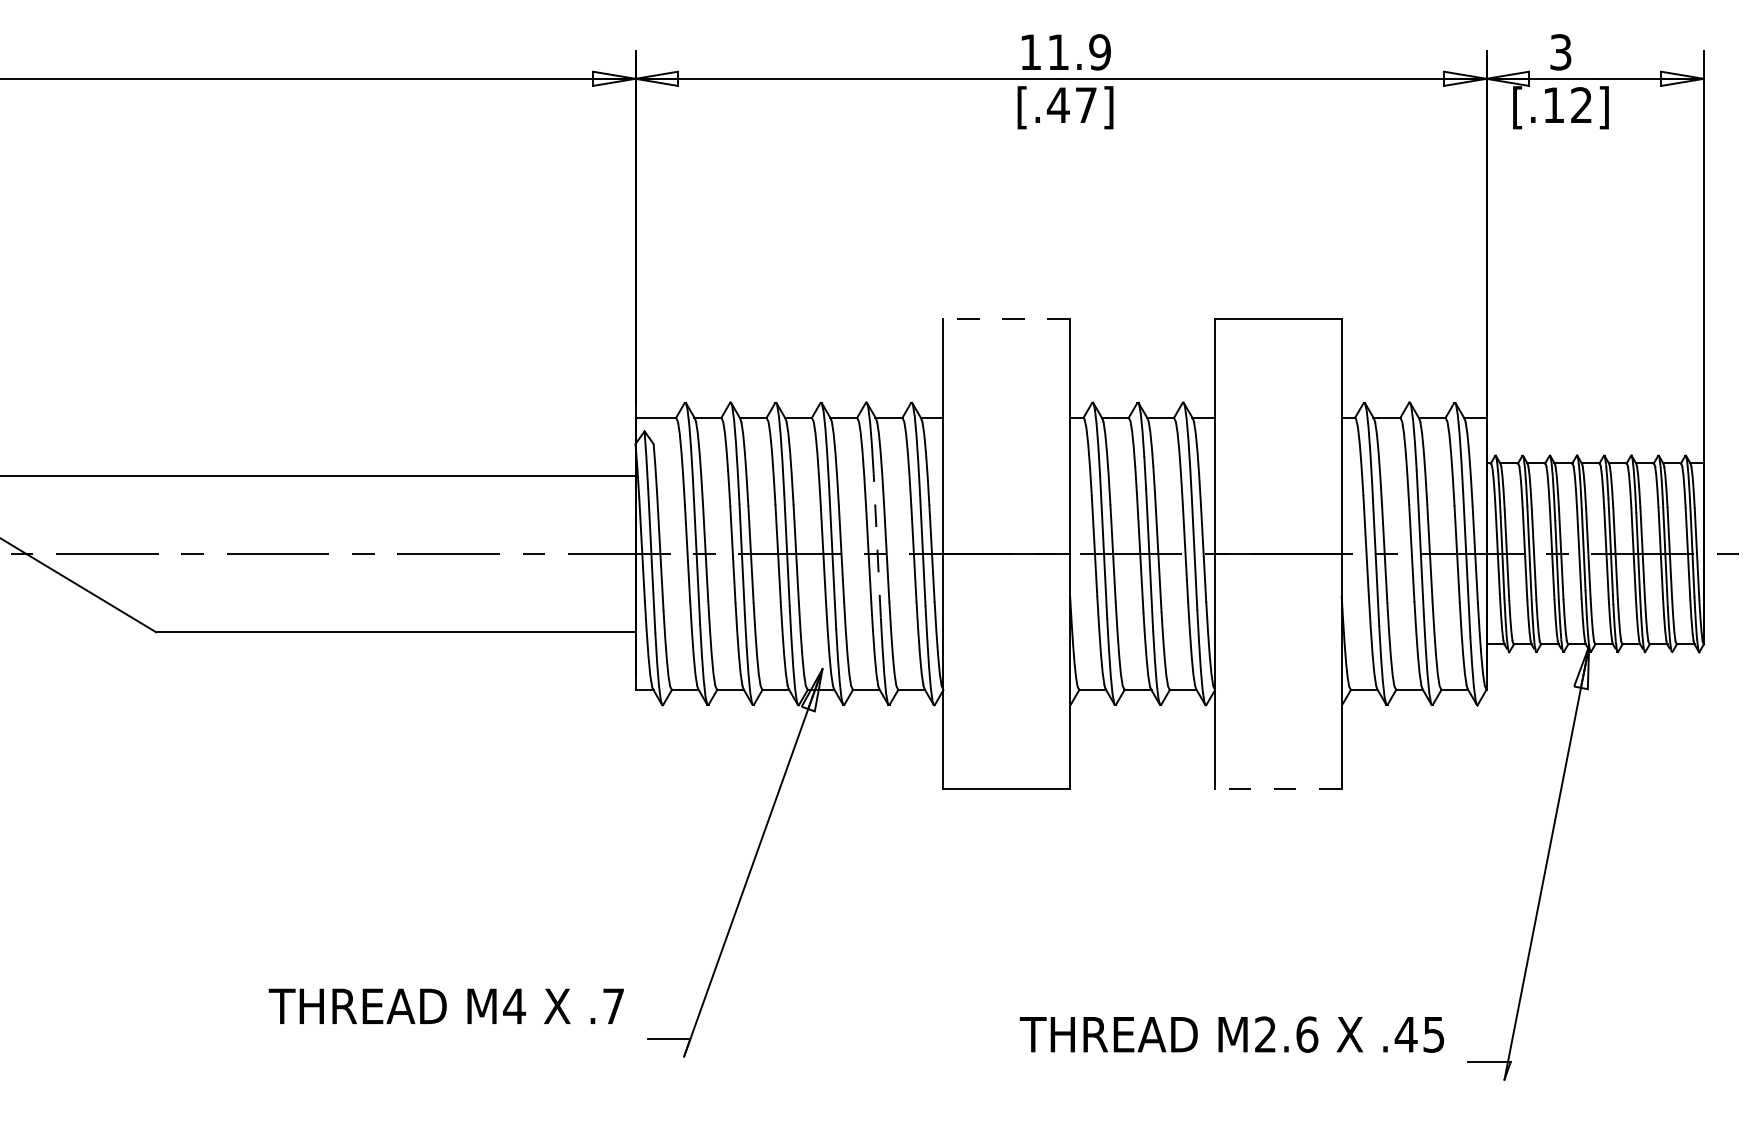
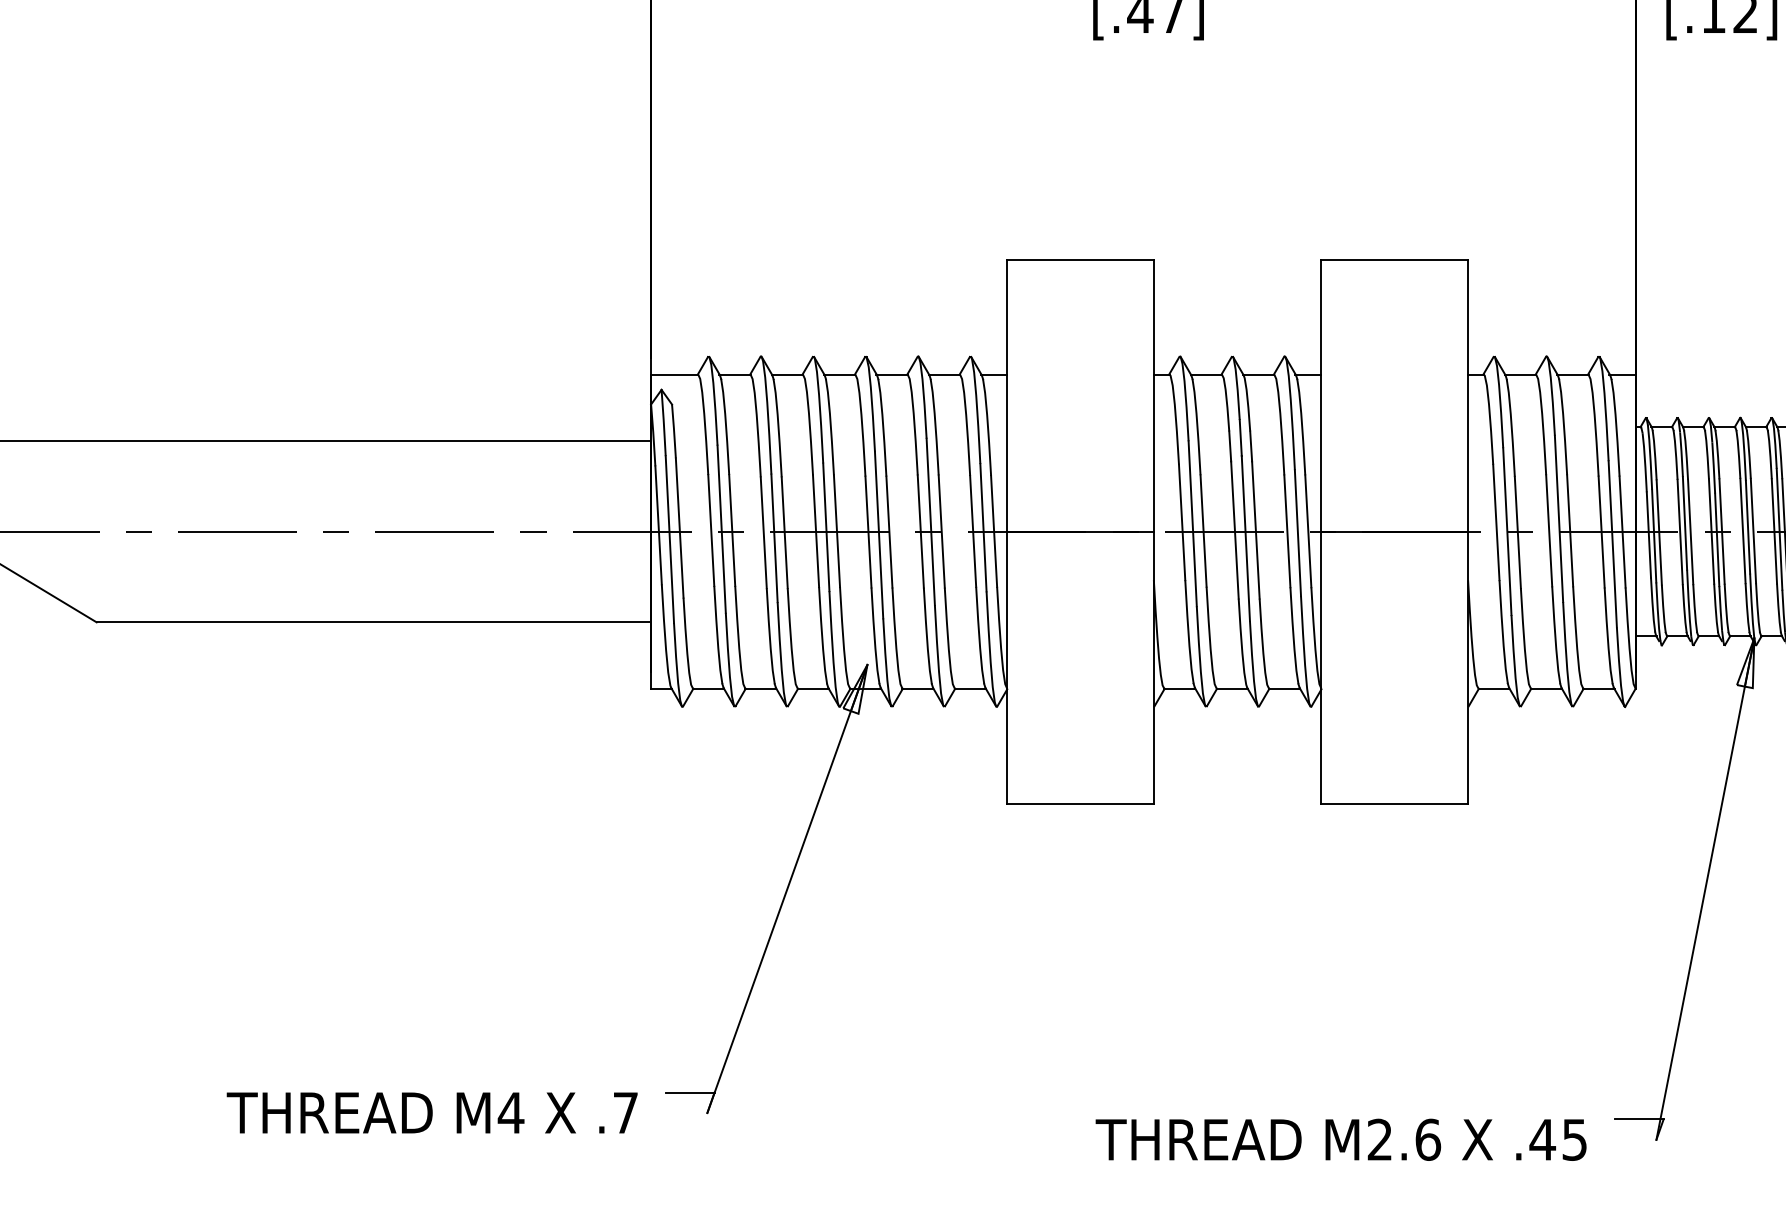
line: (1006, 318) -> (1080, 259), dashed -> solid
line: (877, 545) -> (931, 521), dashed -> solid
line: (1277, 789) -> (1393, 804), dashed -> solid
text: (445, 1005) -> (431, 1111), moved
text: (1231, 1034) -> (1340, 1139), moved

